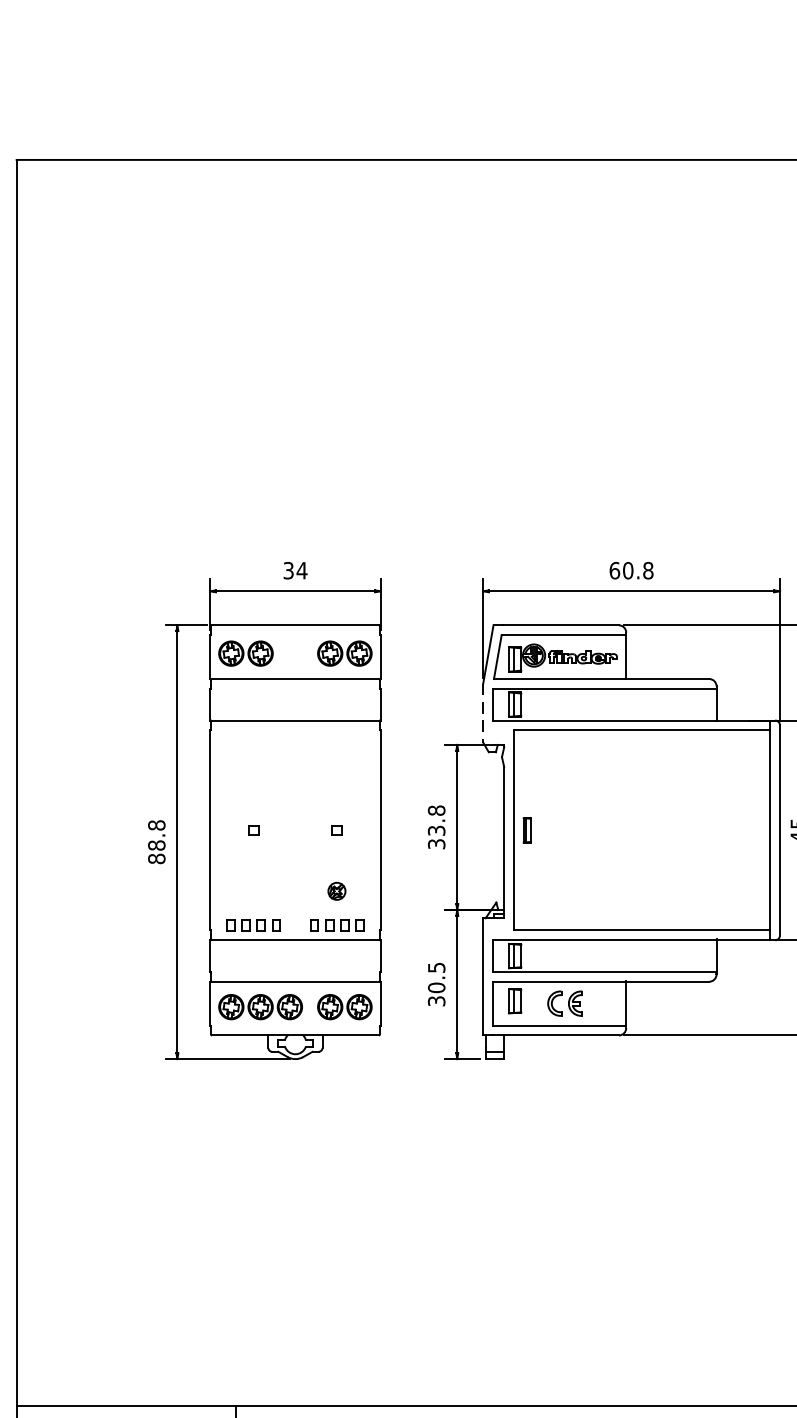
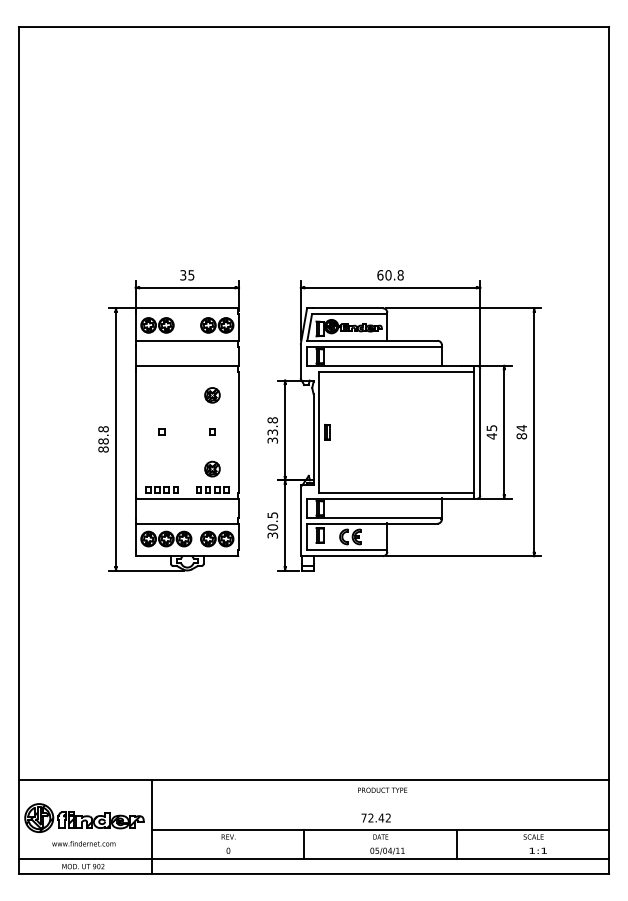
text: (302, 571) -> (191, 275), 34 -> 35
line: (482, 713) -> (300, 361), dashed -> solid
part: (336, 769) -> (212, 395), added
part: (336, 890) -> (212, 468), size x1.43

